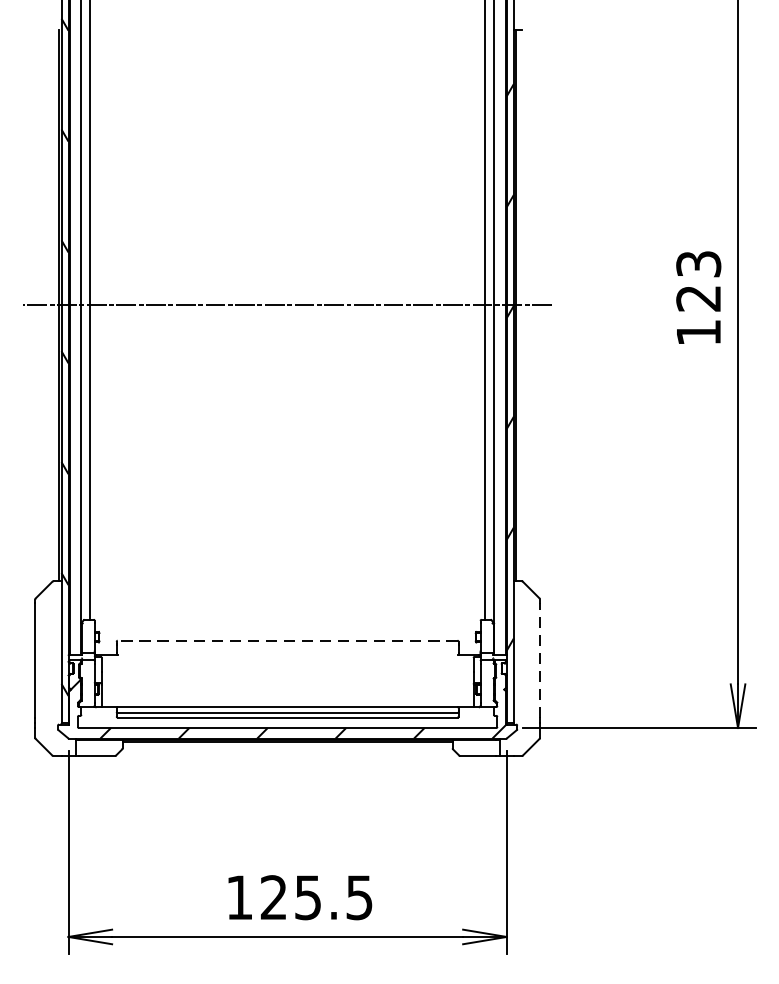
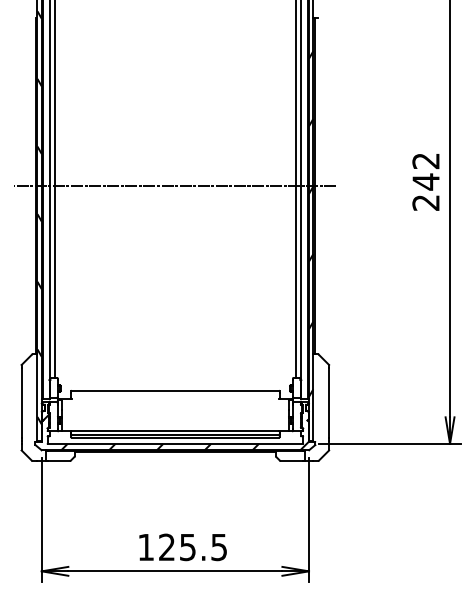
text: (697, 297) -> (425, 181), 123 -> 242
line: (287, 640) -> (175, 390), dashed -> solid
line: (540, 660) -> (329, 402), dashed -> solid

